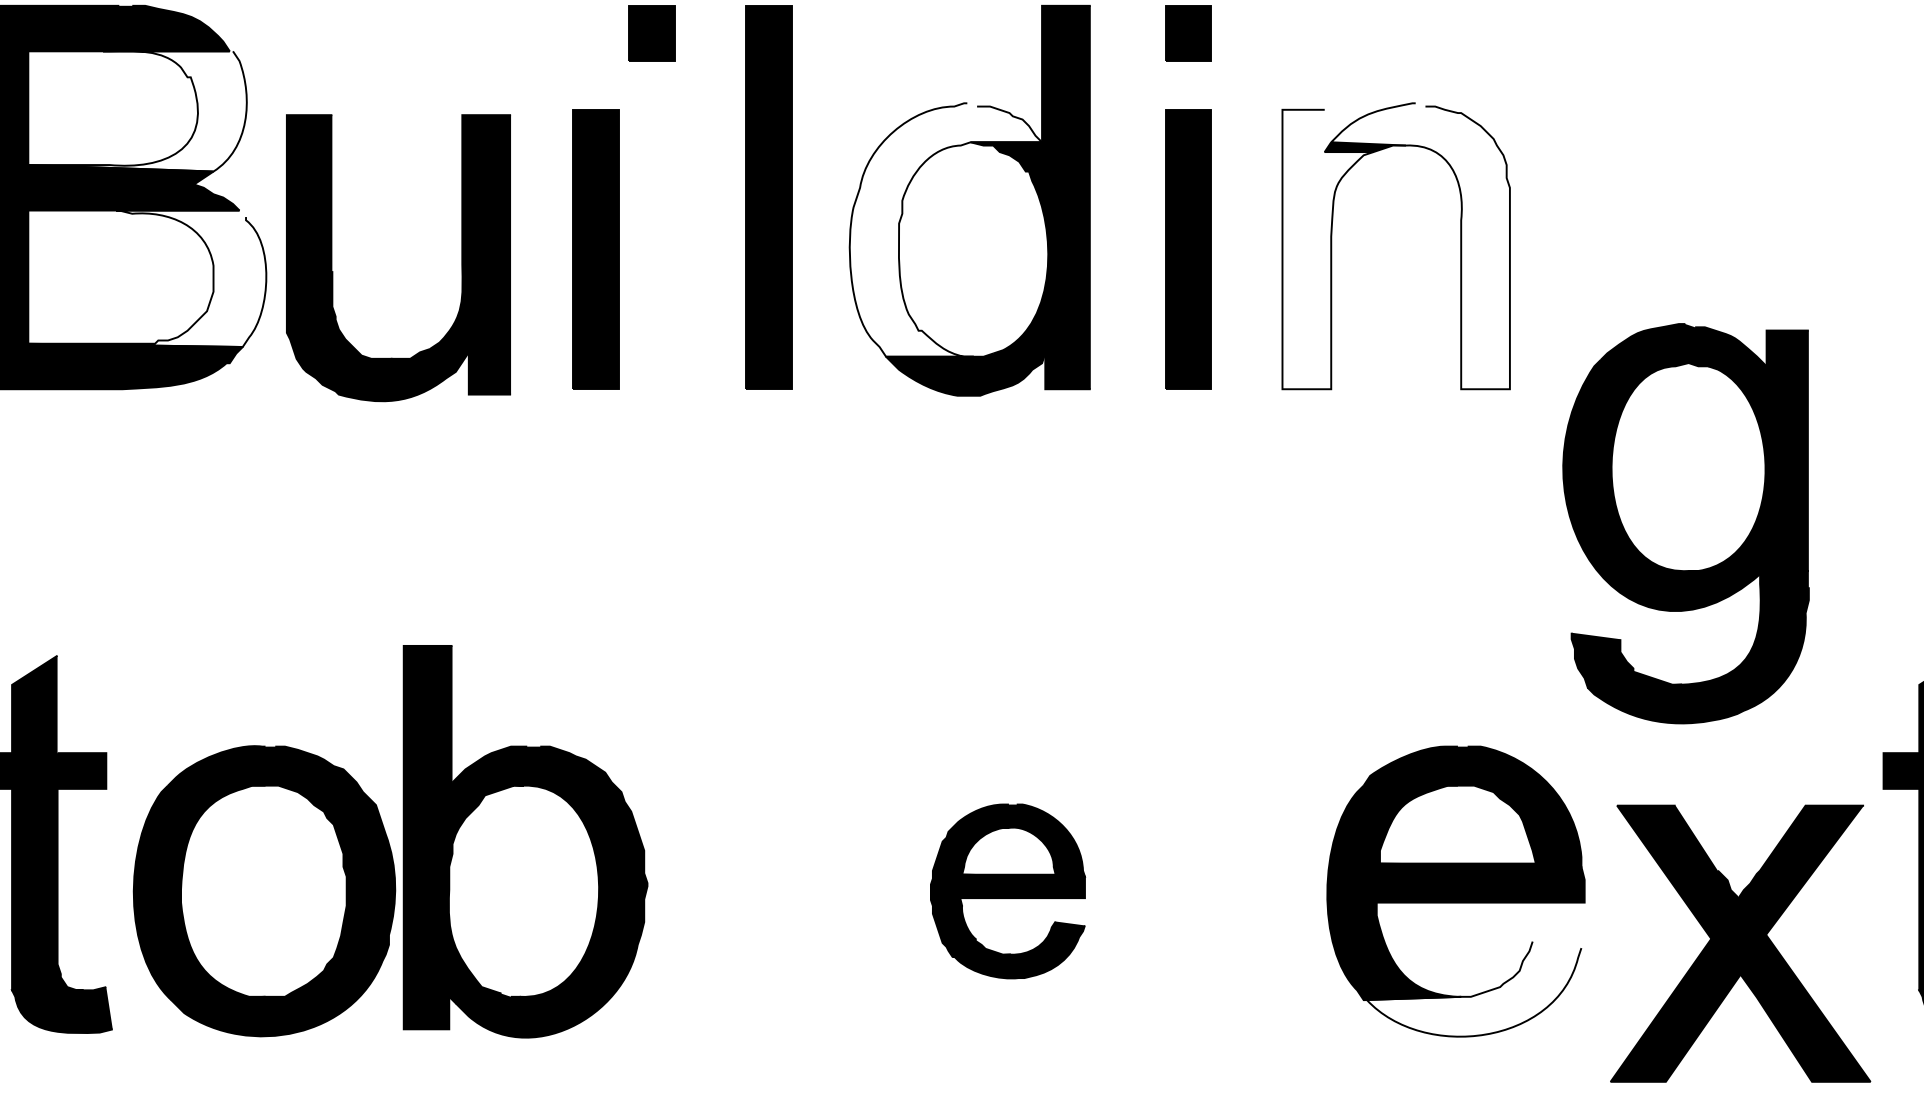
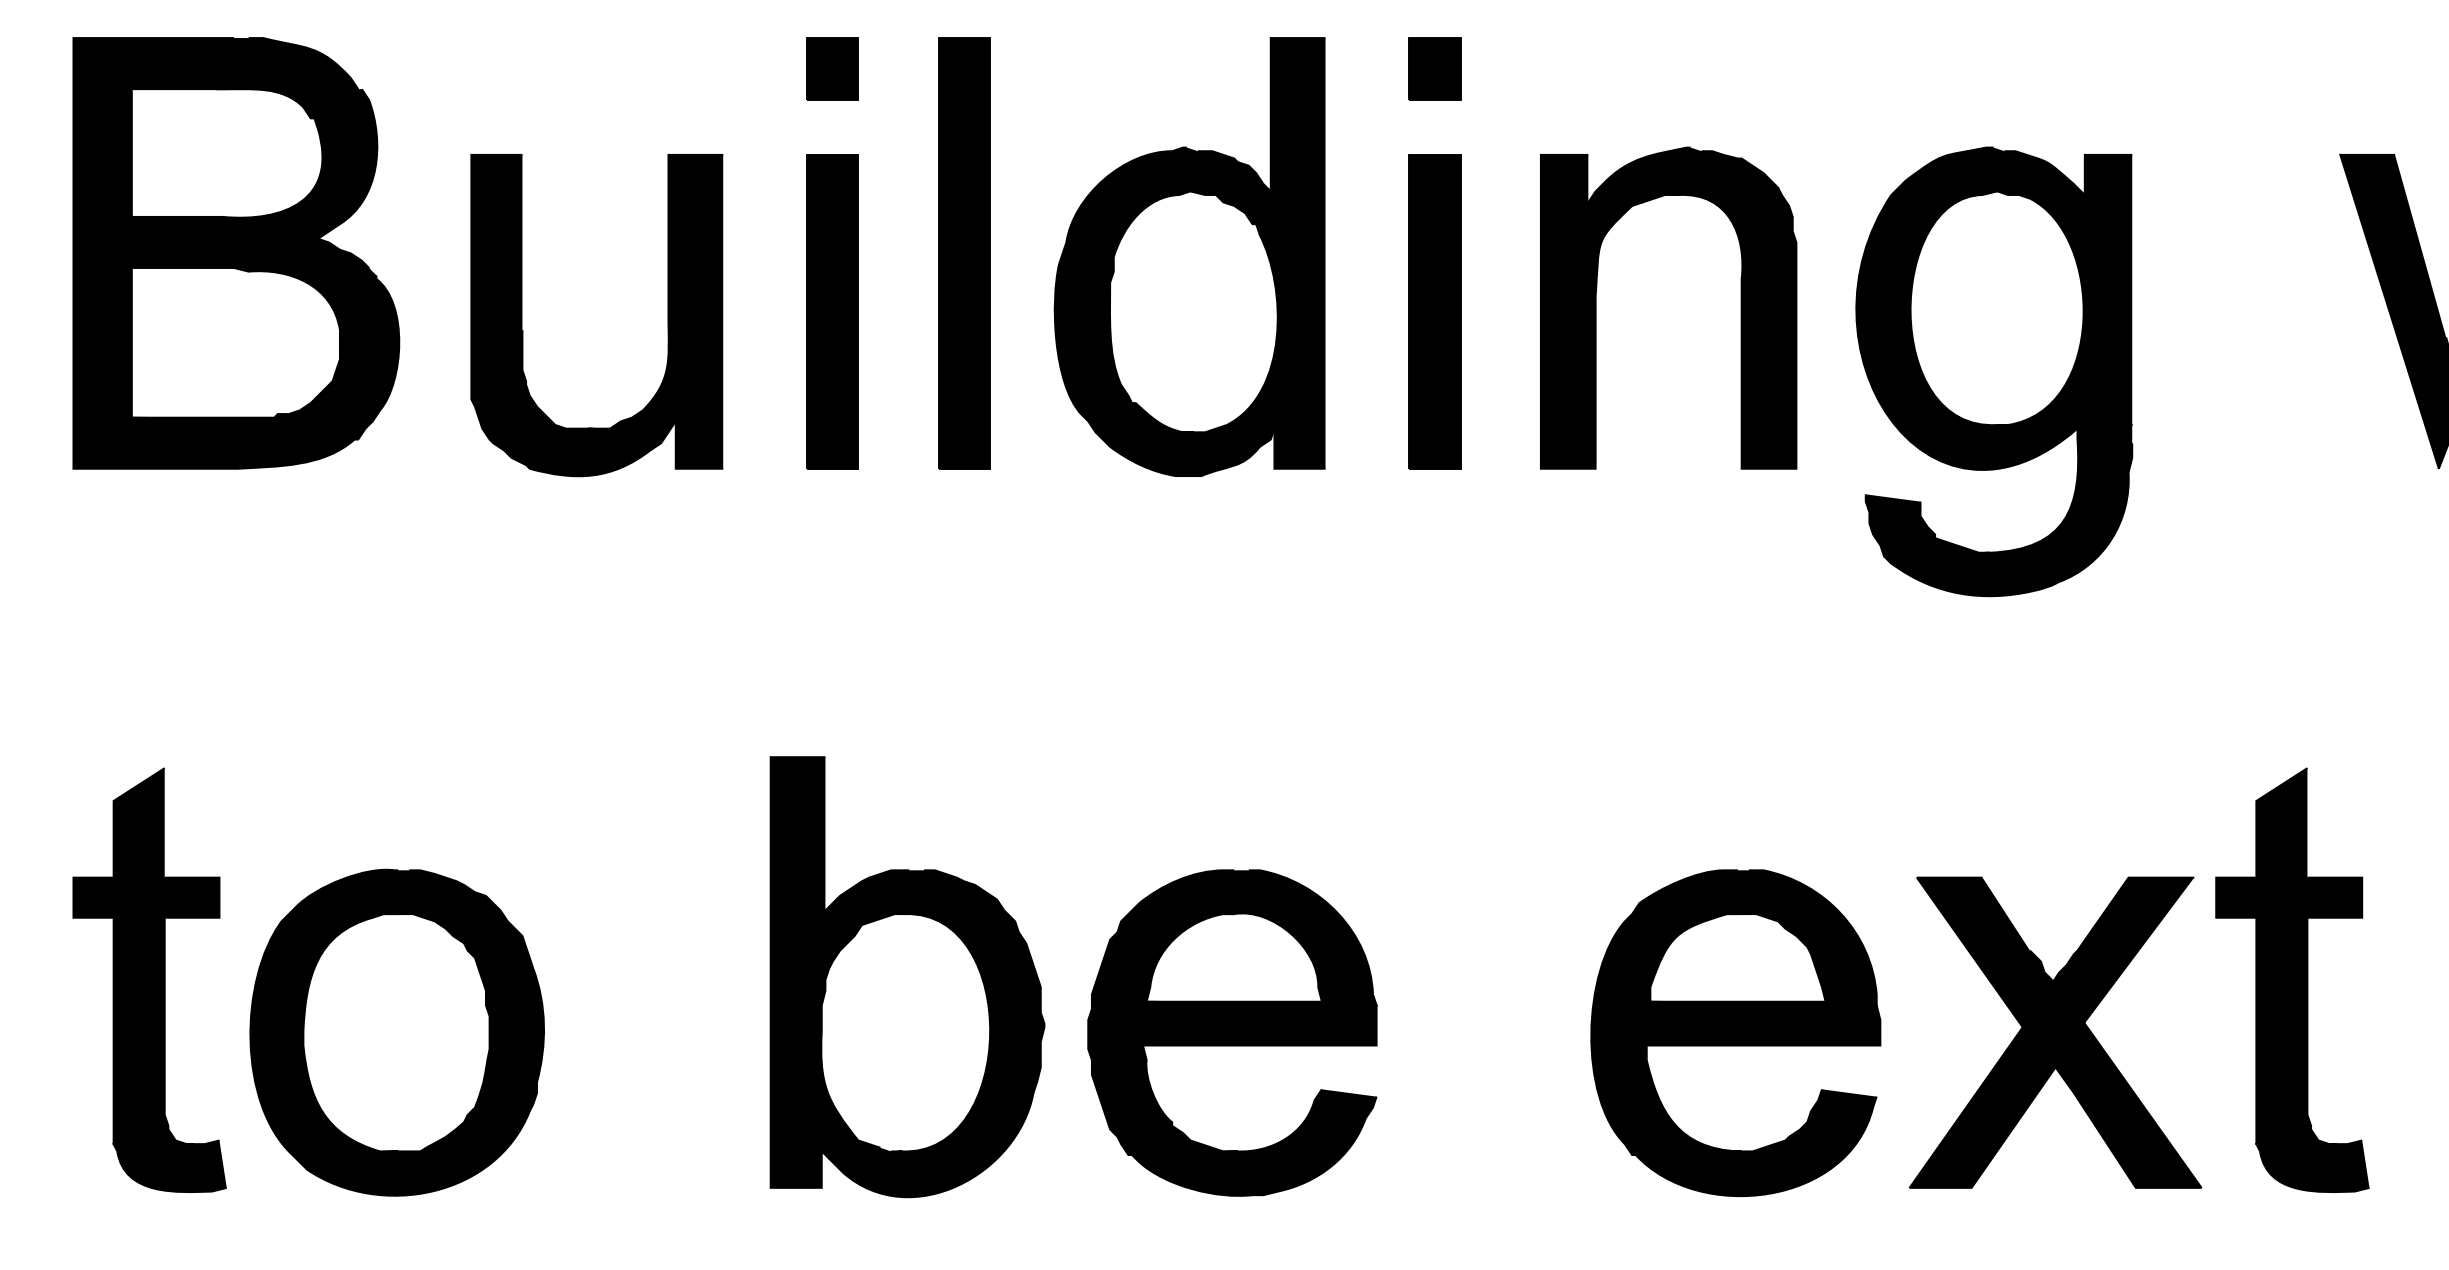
fill: (137, 111) -> (254, 156), added
fill: (945, 229) -> (1162, 289), added
fill: (1420, 245) -> (1695, 307), added
part: (595, 249) -> (832, 311), moved
fill: (1327, 249) -> (1591, 311), added
part: (461, 258) -> (667, 315), moved
fill: (147, 278) -> (265, 344), added
part: (1686, 523) -> (1994, 371), moved
part: (525, 842) -> (907, 977), moved
part: (1007, 891) -> (1232, 1032), size x1.67
part: (1740, 943) -> (2055, 1032), moved
fill: (1472, 988) -> (1754, 1142), added

